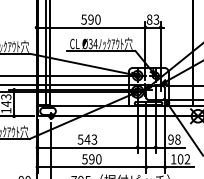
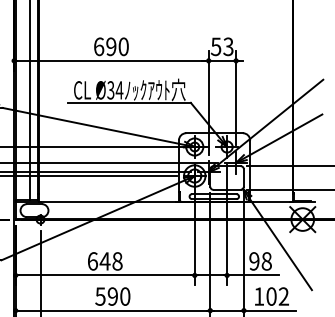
text: (83, 19) -> (97, 46), 590 -> 690
text: (149, 19) -> (215, 46), 83 -> 53
text: (87, 139) -> (105, 261), 543 -> 648

